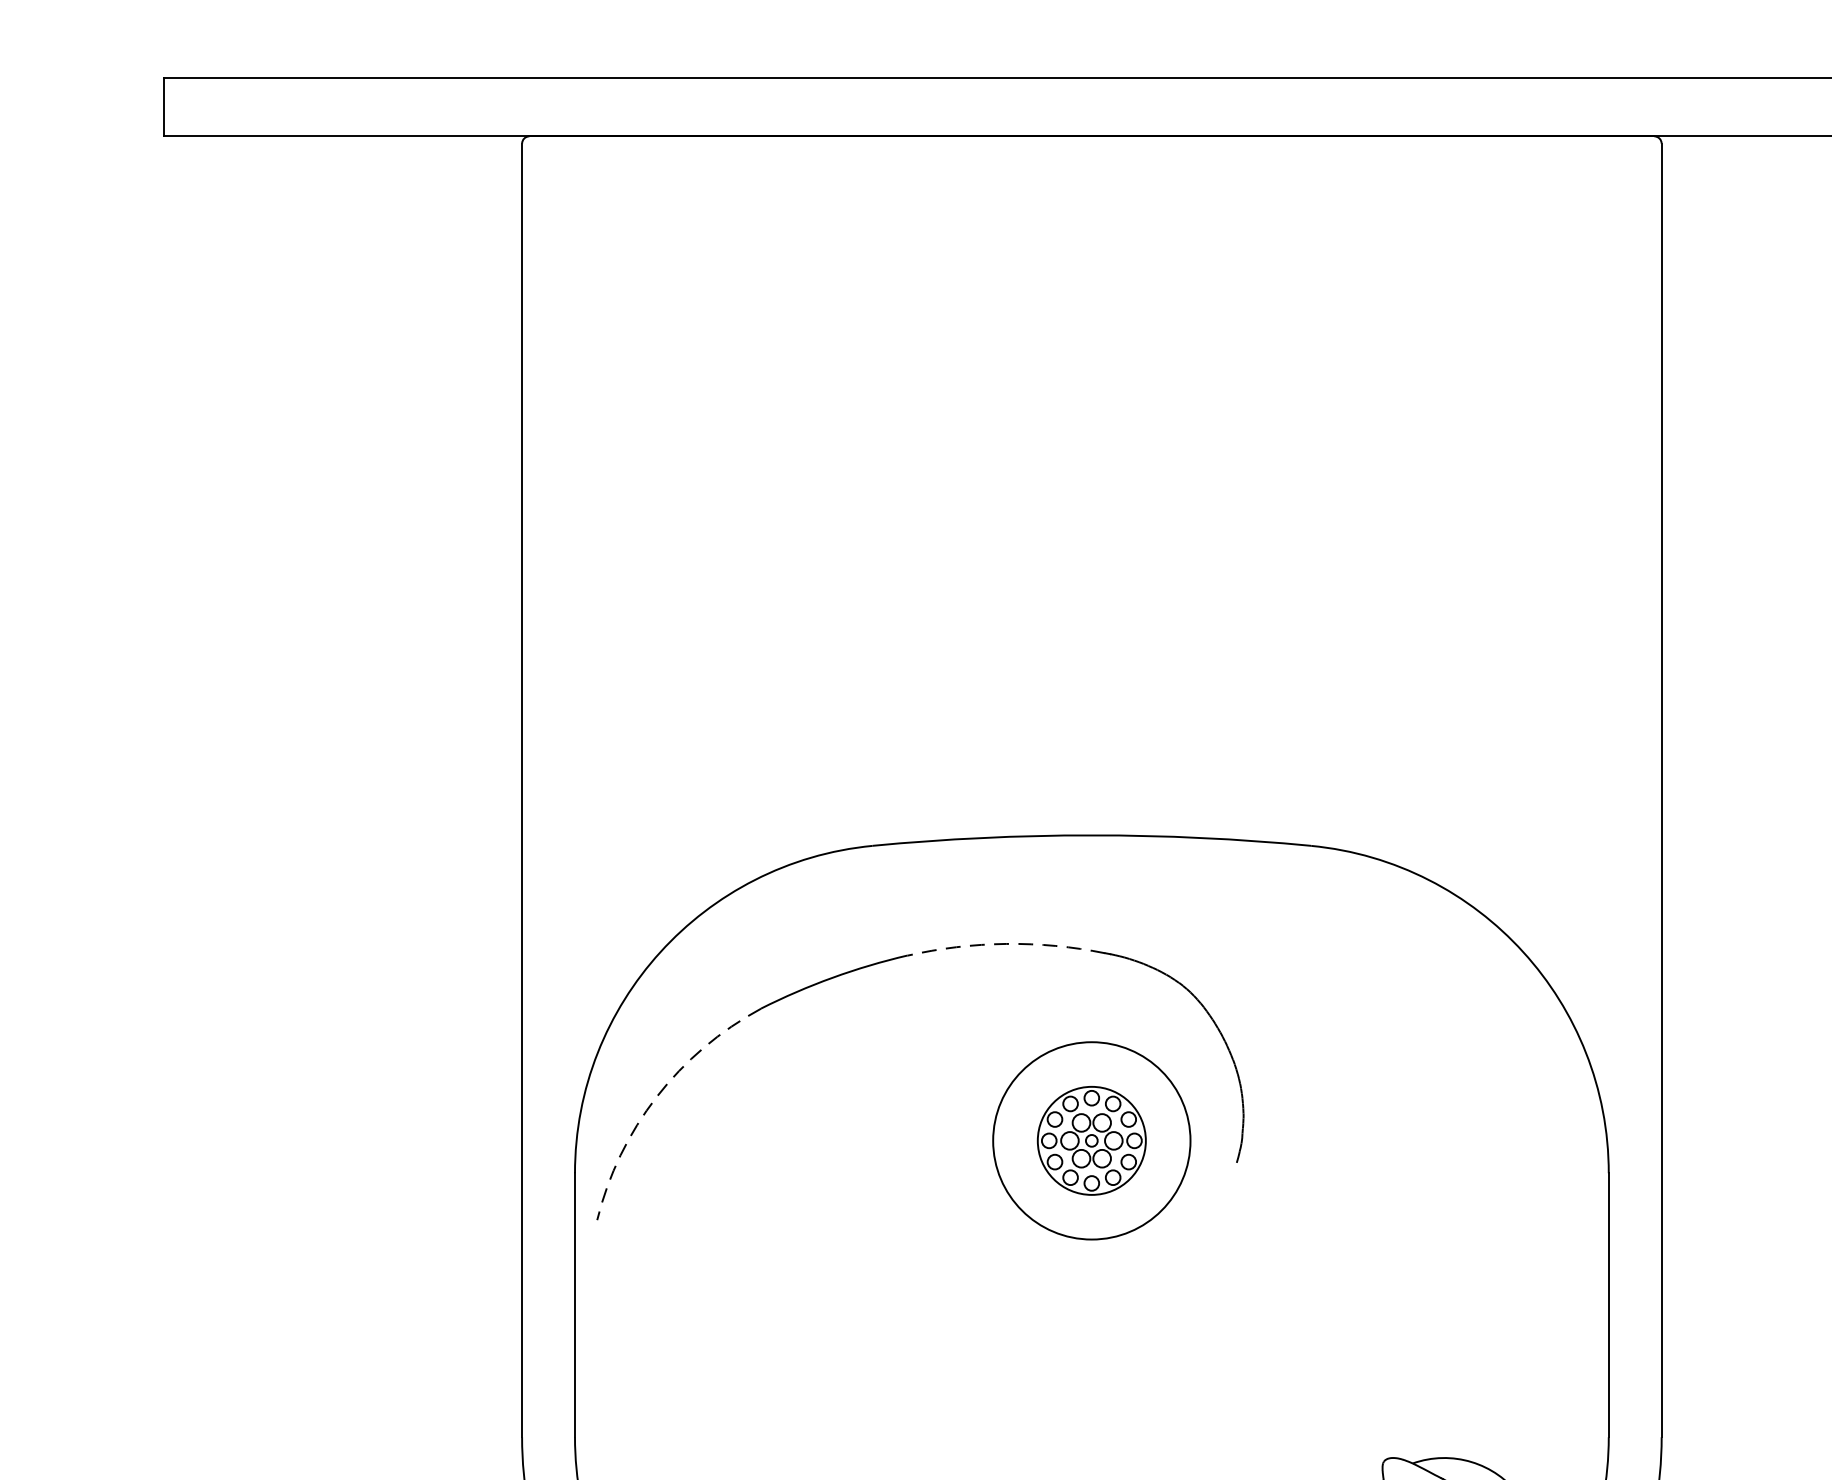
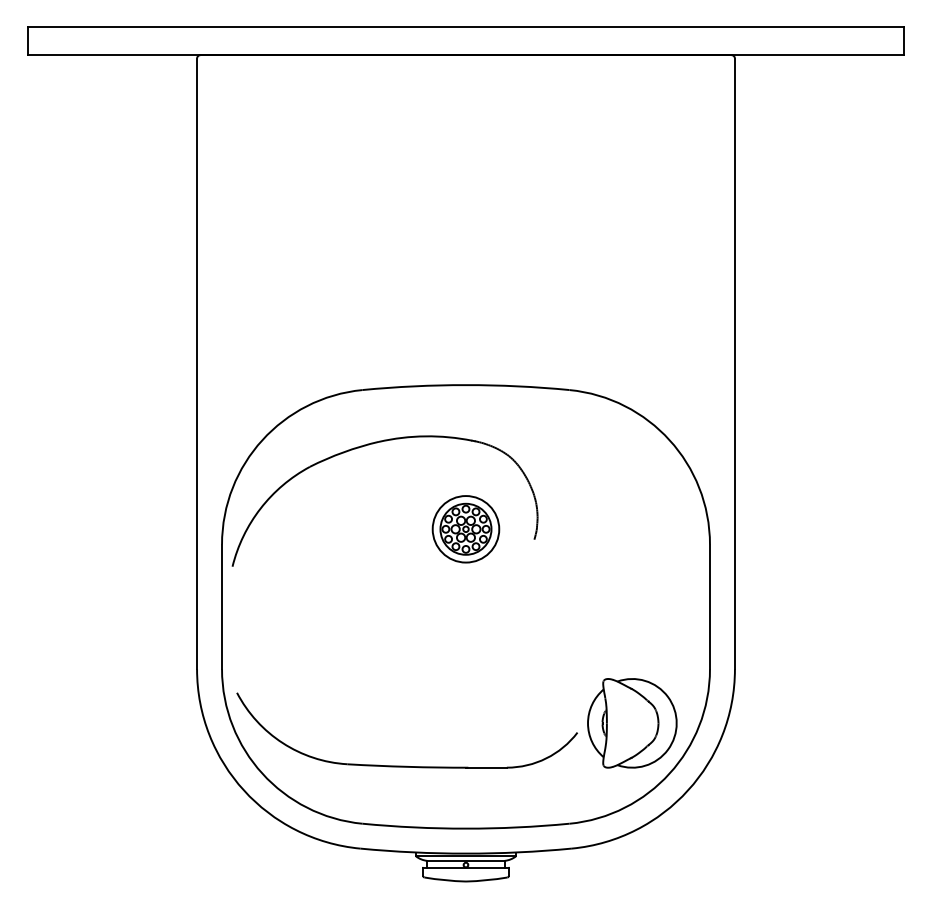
arc: (1006, 944) -> (425, 436), dashed -> solid
arc: (656, 1096) -> (260, 508), dashed -> solid
circle: (1090, 1141) -> (465, 529), size x0.71

